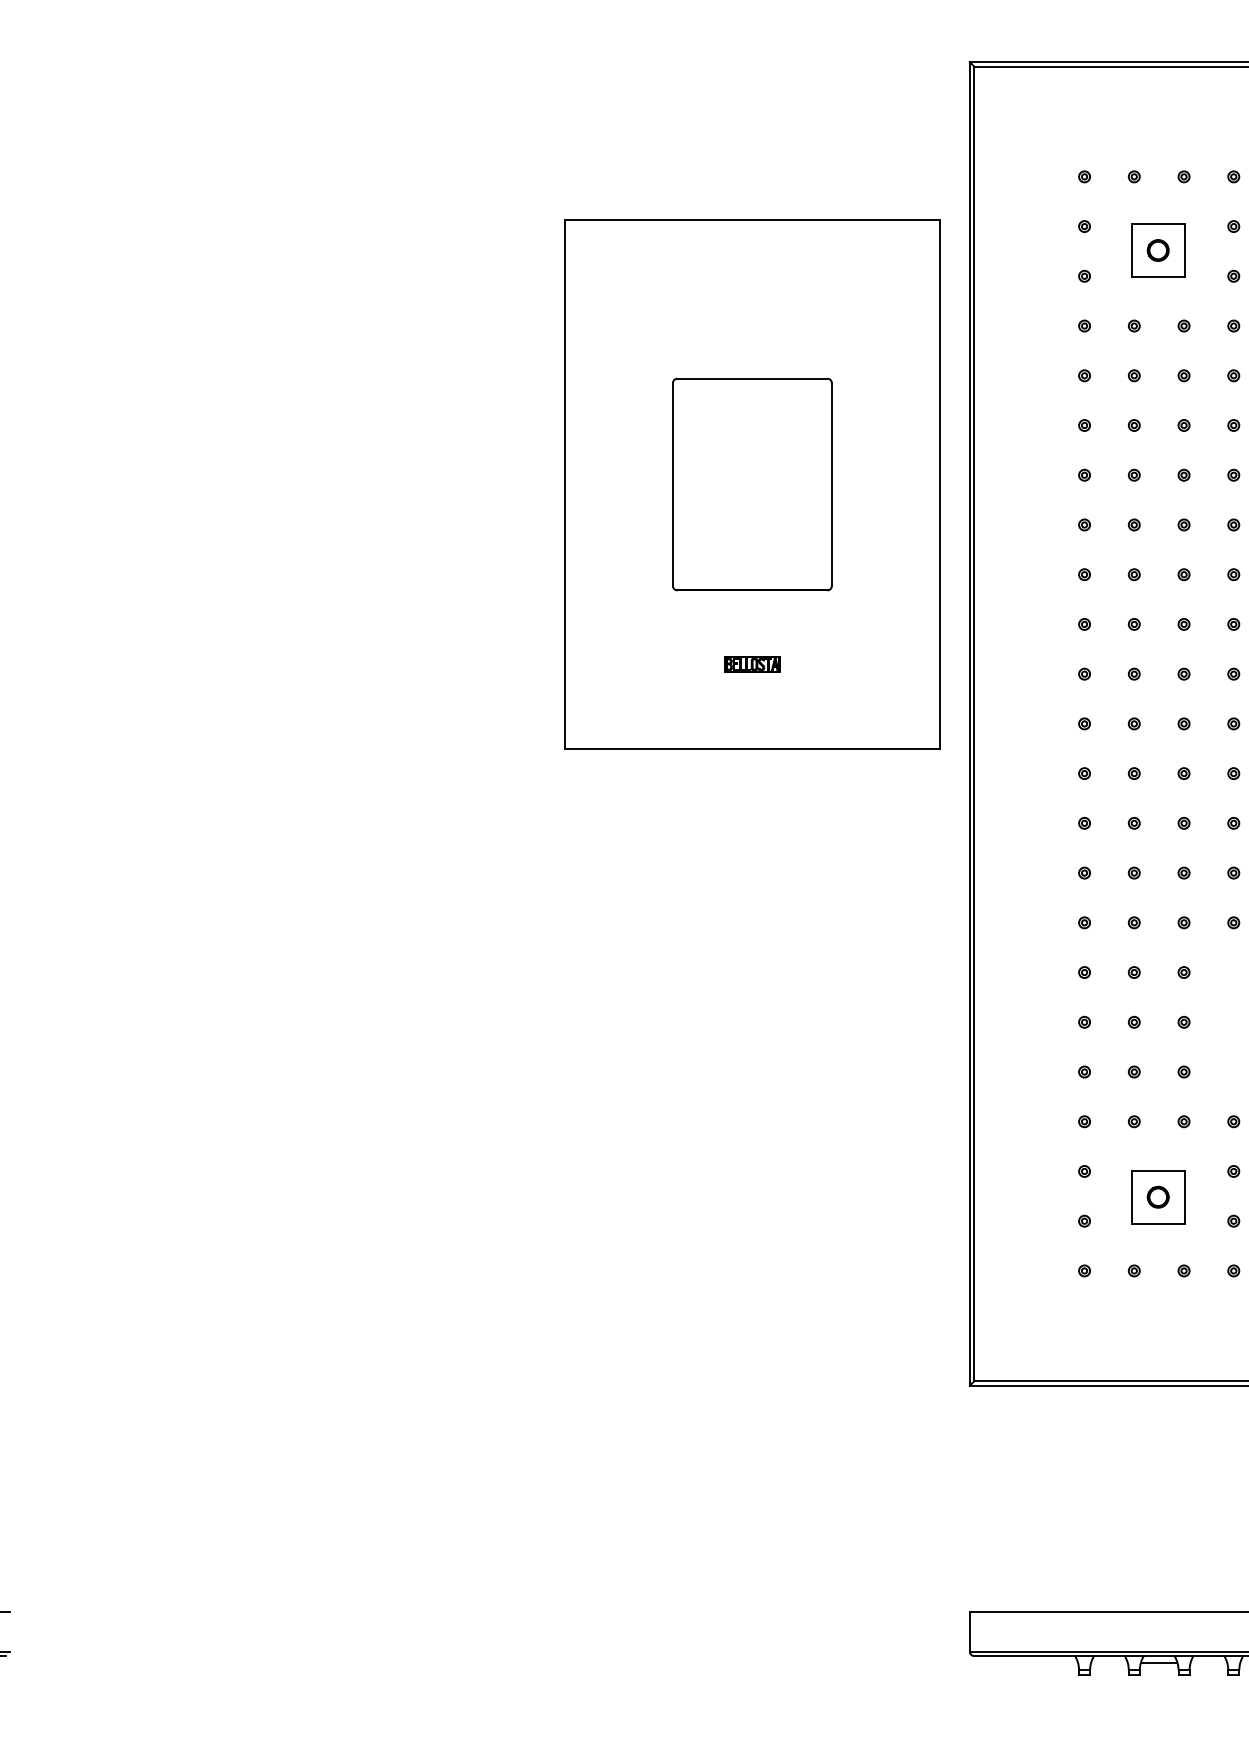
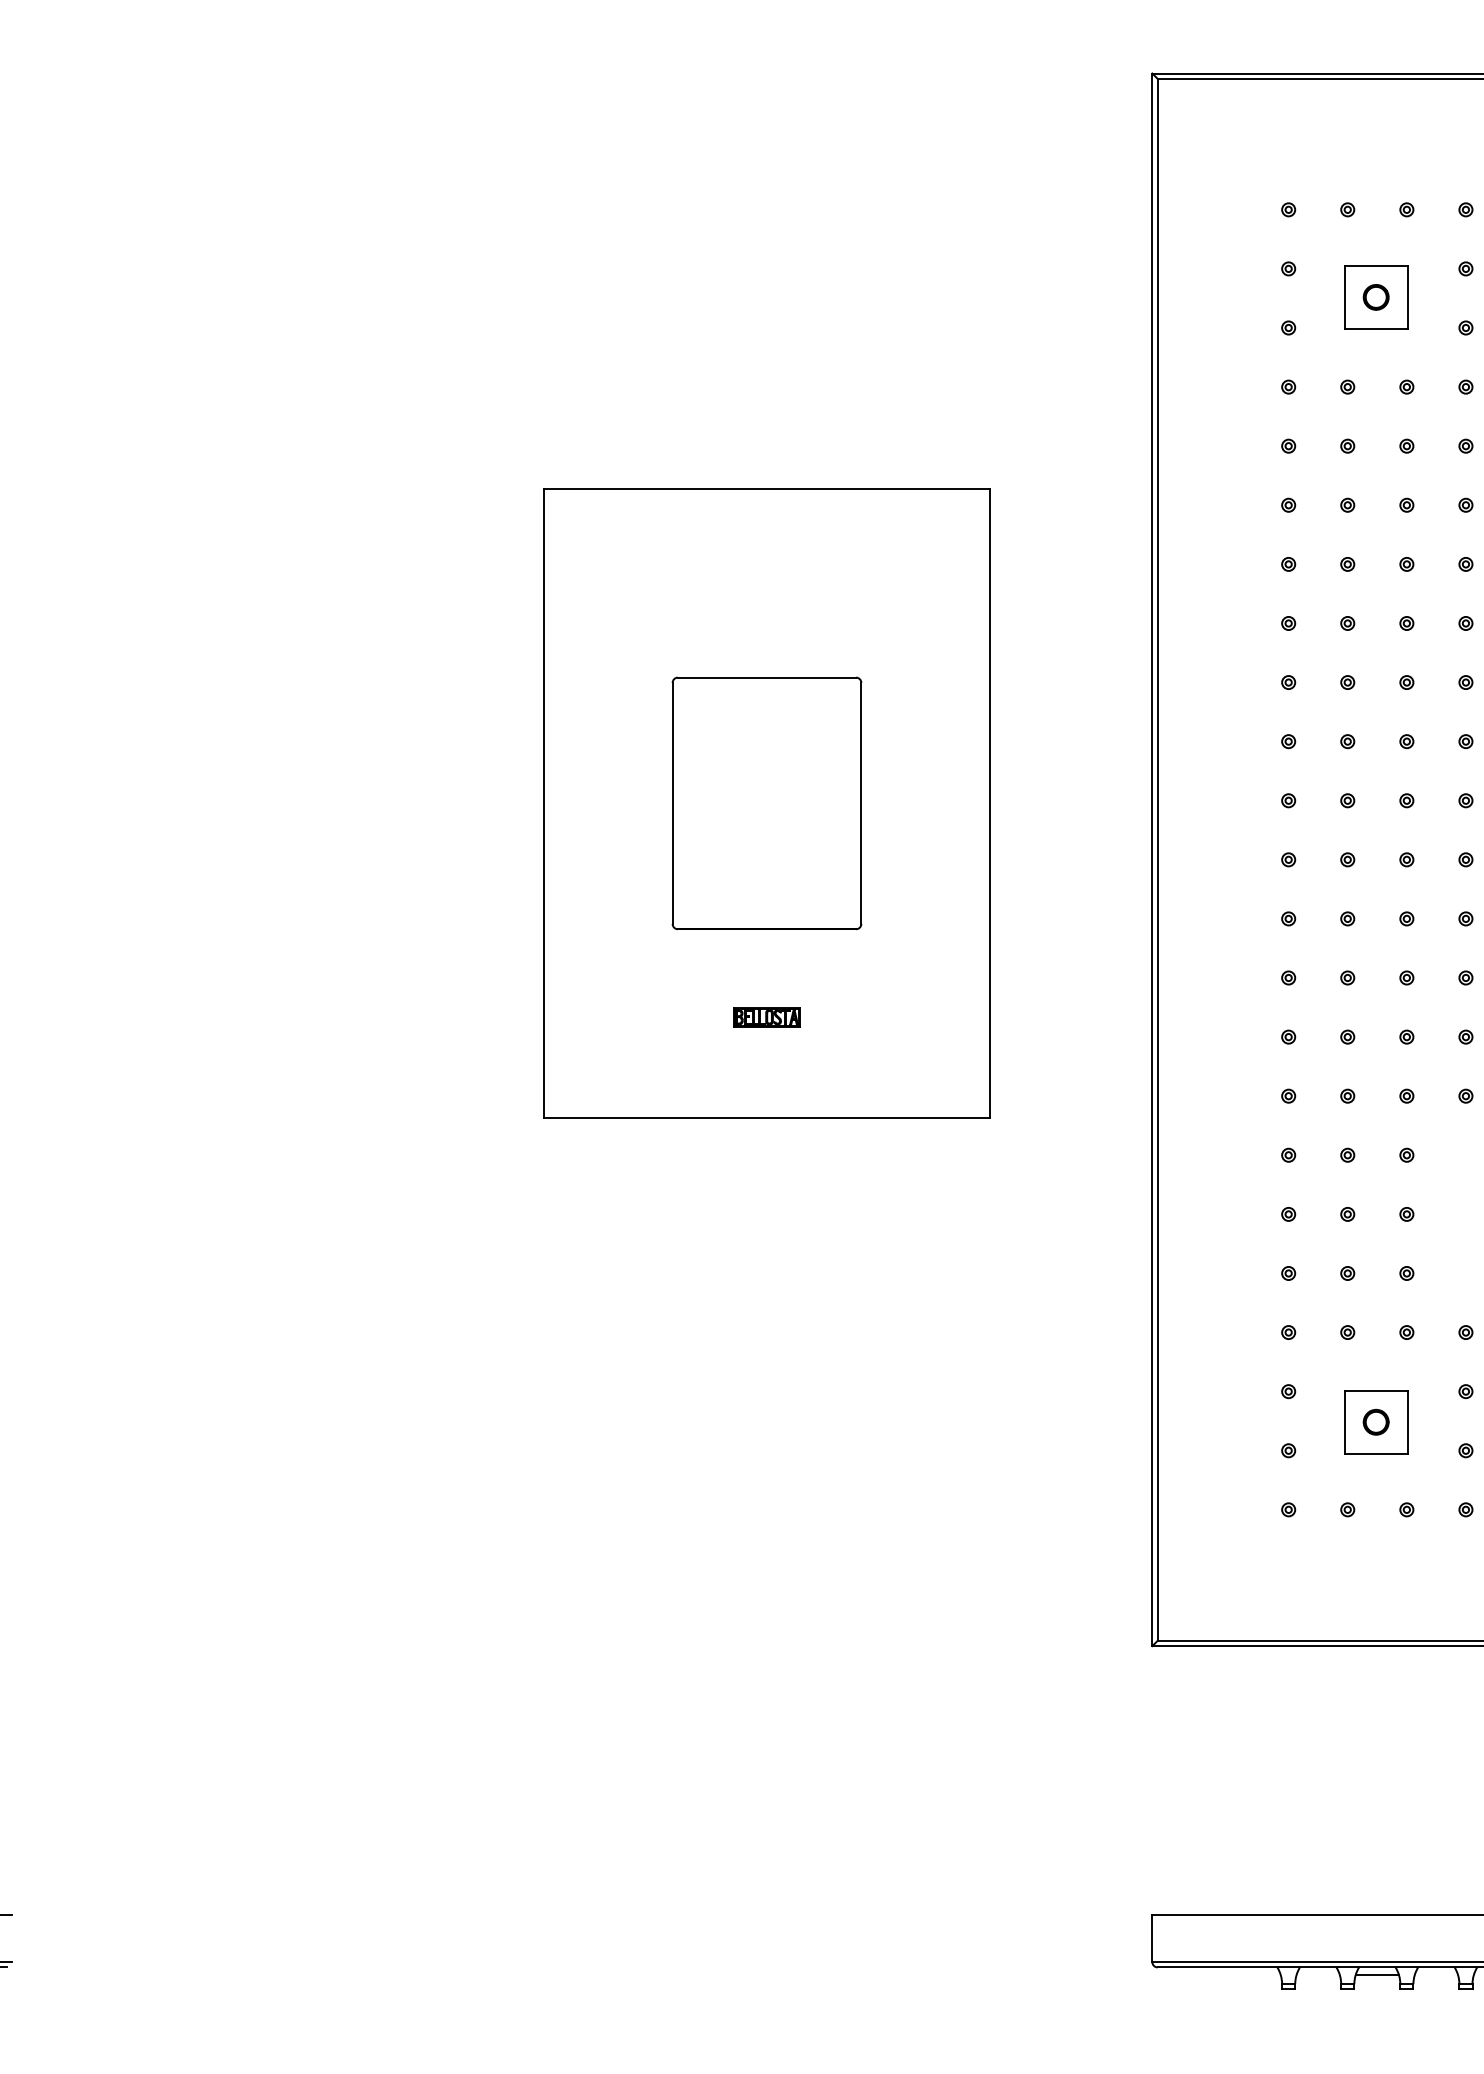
part: (752, 484) -> (766, 803), moved

